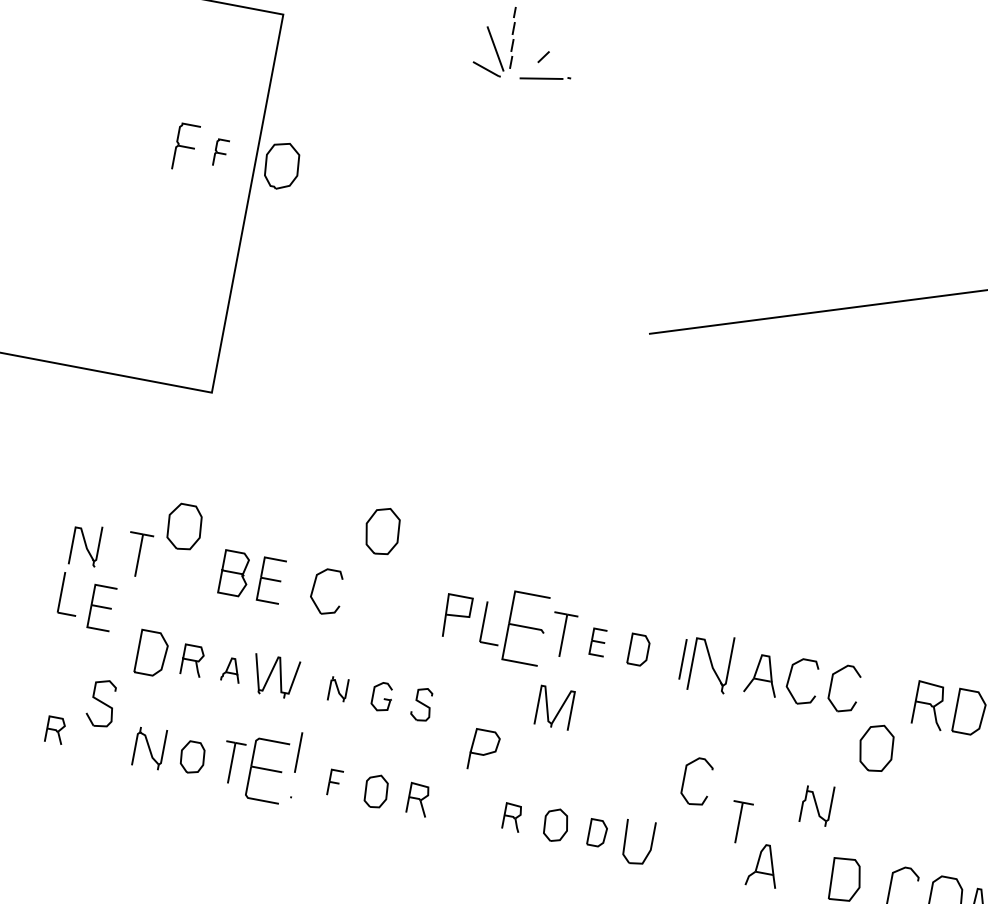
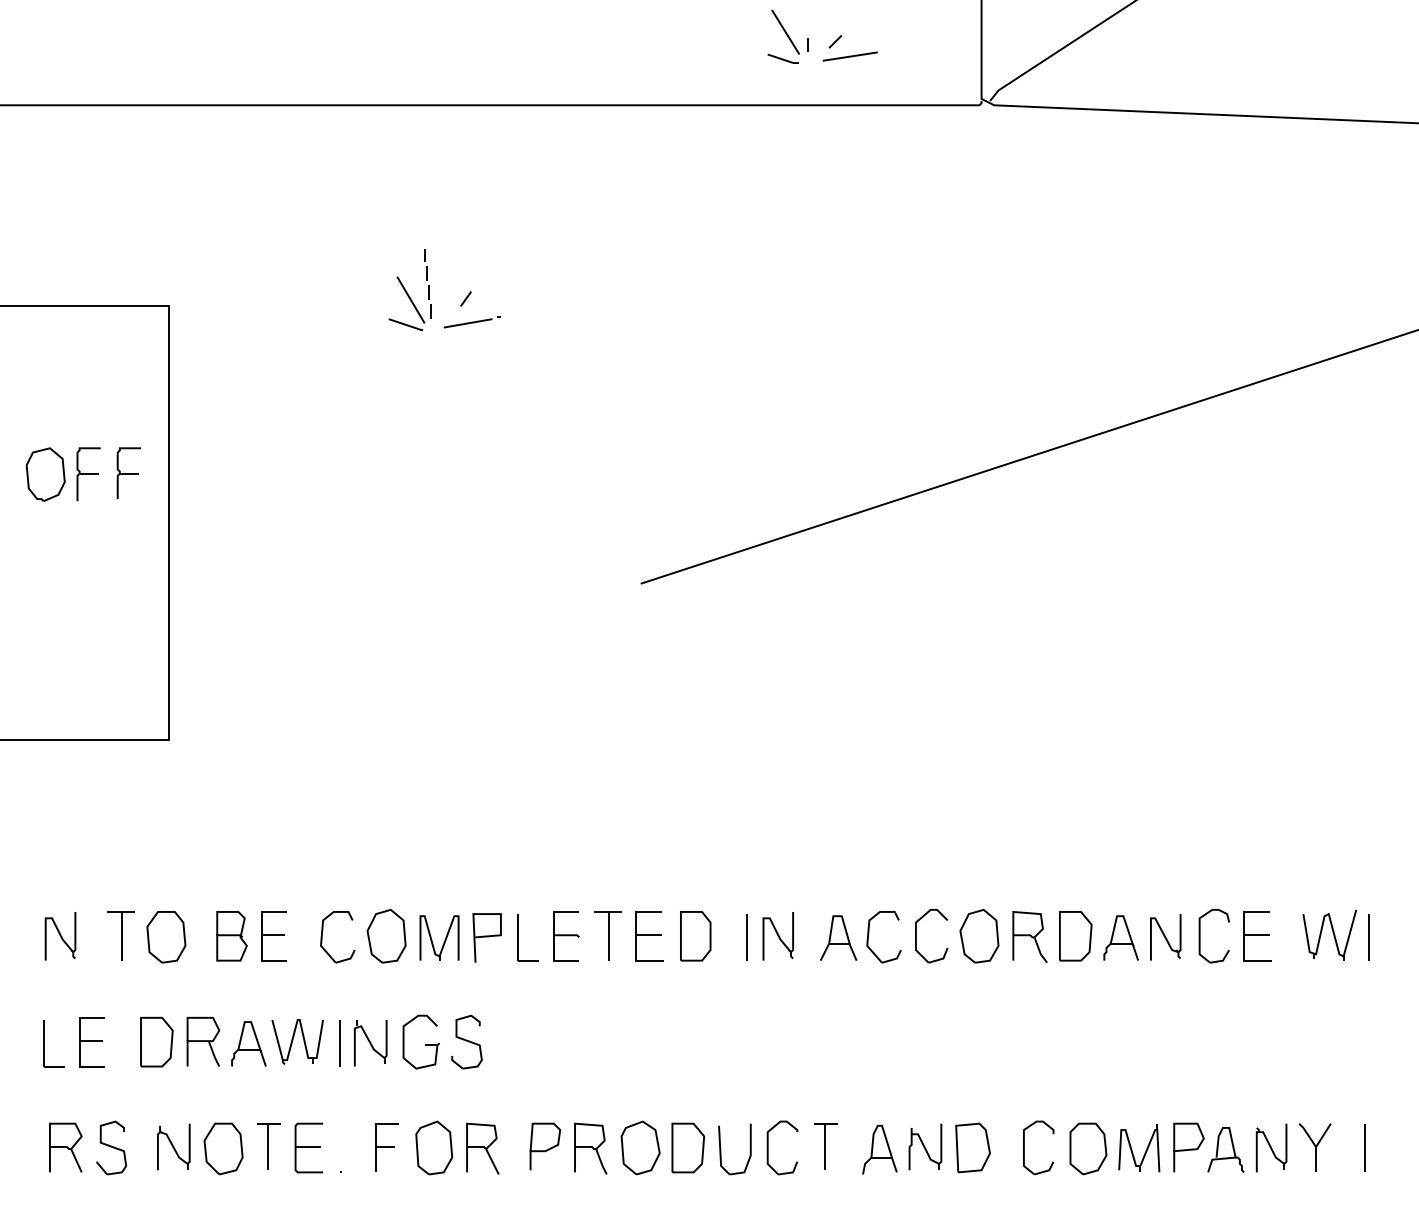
part: (221, 152) -> (128, 472), size x1.67
part: (281, 165) -> (45, 474), moved
part: (184, 527) -> (166, 937), moved
part: (382, 531) -> (386, 936), moved
part: (62, 592) -> (44, 1043), moved
part: (101, 608) -> (91, 1042), moved
part: (526, 628) -> (566, 936), size x0.62
part: (598, 642) -> (649, 936), size x1.67
part: (638, 650) -> (695, 936), size x1.43
part: (192, 660) -> (203, 1041), size x1.43
part: (710, 663) -> (777, 936), size x0.71
part: (231, 669) -> (248, 1043), size x1.67
part: (337, 689) -> (370, 1043), size x1.67
part: (381, 696) -> (420, 1041), size x1.67
part: (101, 703) -> (111, 1147), moved
part: (421, 703) -> (466, 1041), size x1.43
part: (554, 707) -> (439, 937), moved
part: (55, 730) -> (65, 1147), size x1.67
part: (876, 748) -> (979, 936), moved
line: (298, 752) -> (339, 1043), moved
curve: (484, 753) -> (546, 1149), moved
part: (192, 757) -> (223, 1148), size x1.43
part: (266, 770) -> (308, 1147), size x0.71
part: (684, 778) -> (768, 1147), moved
part: (334, 783) -> (386, 1147), size x1.67
part: (376, 791) -> (434, 1147), size x1.43
part: (418, 799) -> (482, 1148), size x1.43
part: (817, 803) -> (925, 1146), moved
part: (512, 817) -> (590, 1148), size x1.67
part: (739, 822) -> (825, 1146), moved
part: (556, 824) -> (640, 1147), size x1.43
part: (597, 832) -> (688, 1147), size x1.67

